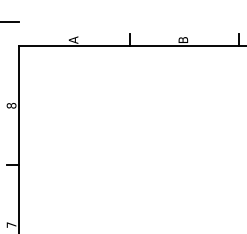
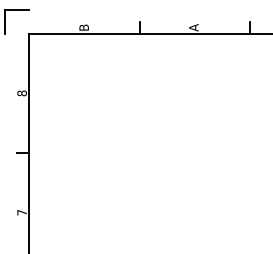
text: (72, 39) -> (83, 27), A -> B
text: (182, 39) -> (193, 27), B -> A

